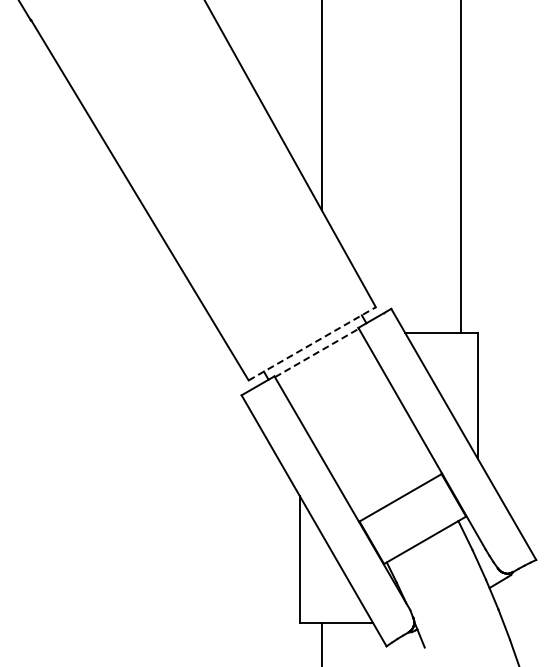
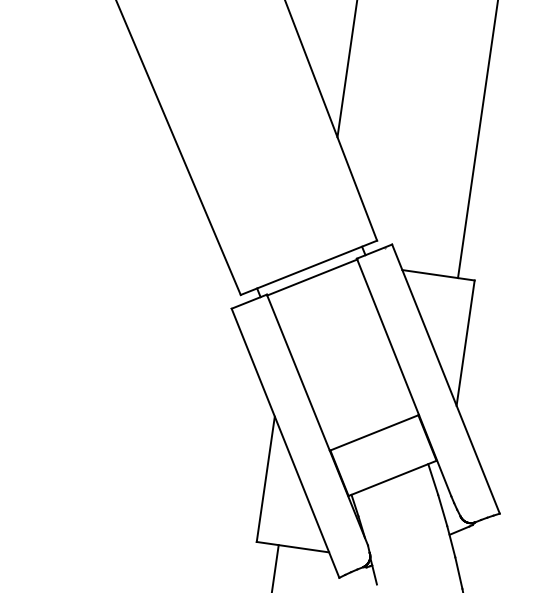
line: (312, 343) -> (309, 267), dashed -> solid
line: (317, 352) -> (312, 277), dashed -> solid

